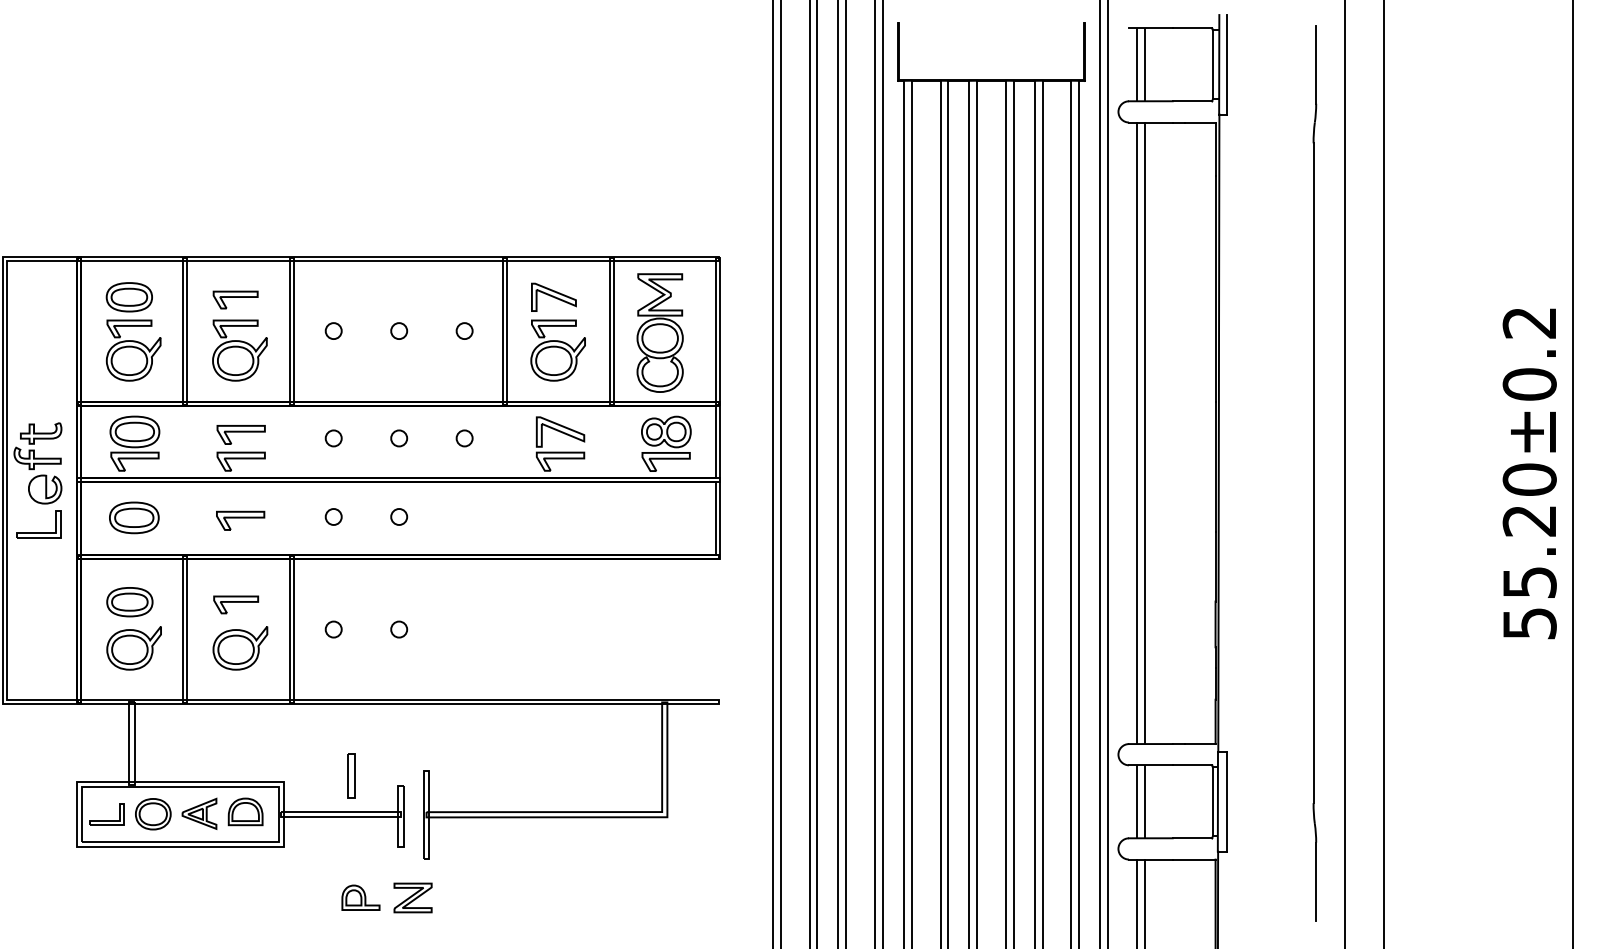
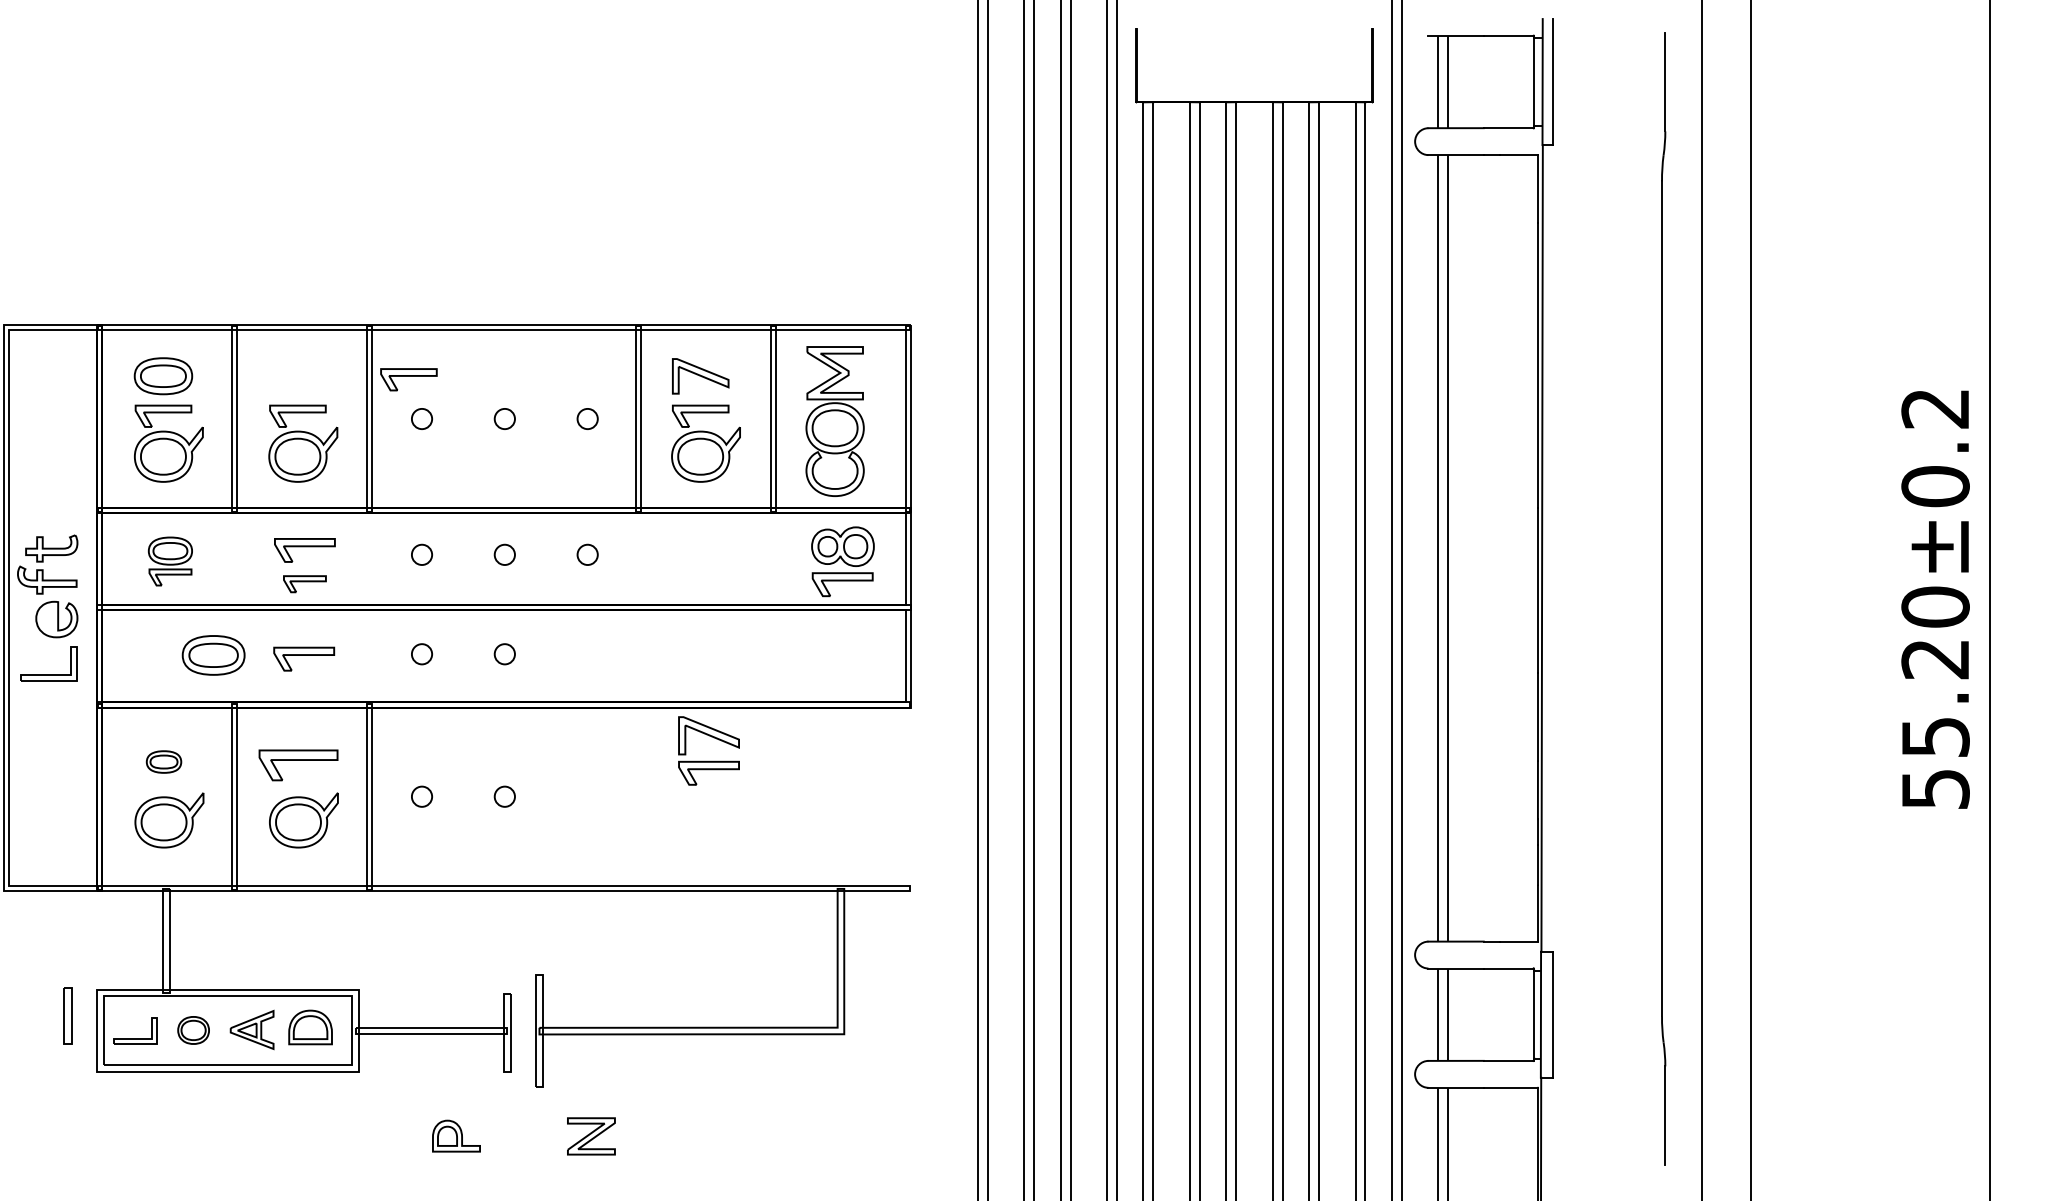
part: (235, 299) -> (408, 379), moved
part: (134, 443) -> (170, 561), size x0.7
part: (560, 451) -> (708, 760), moved
part: (240, 461) -> (304, 583), size x0.7
part: (134, 517) -> (213, 655), moved
part: (129, 601) -> (163, 761), size x0.6
part: (236, 604) -> (298, 765), size x1.4
part: (351, 775) -> (67, 1015), moved
part: (153, 814) -> (193, 1030), size x0.7
part: (413, 898) -> (591, 1136), moved

